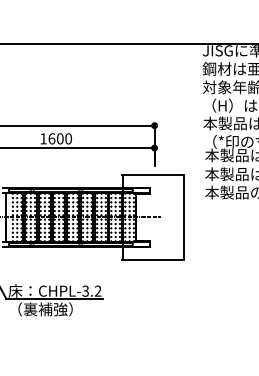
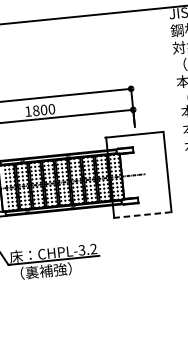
text: (51, 138) -> (35, 110), 1600 -> 1800
line: (152, 260) -> (141, 215), solid -> dashed

